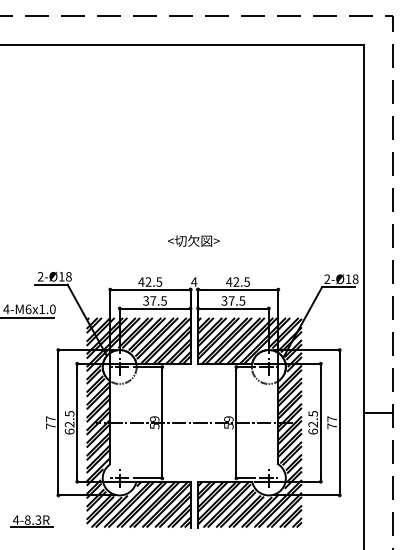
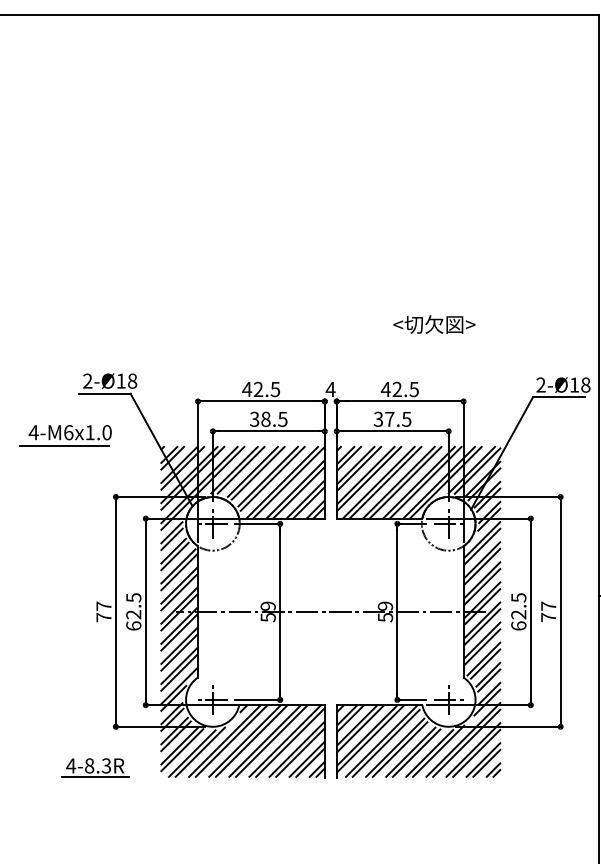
text: (193, 240) -> (433, 323), moved
text: (153, 300) -> (266, 418), 37.5 -> 38.5
part: (31, 521) -> (95, 768), moved

